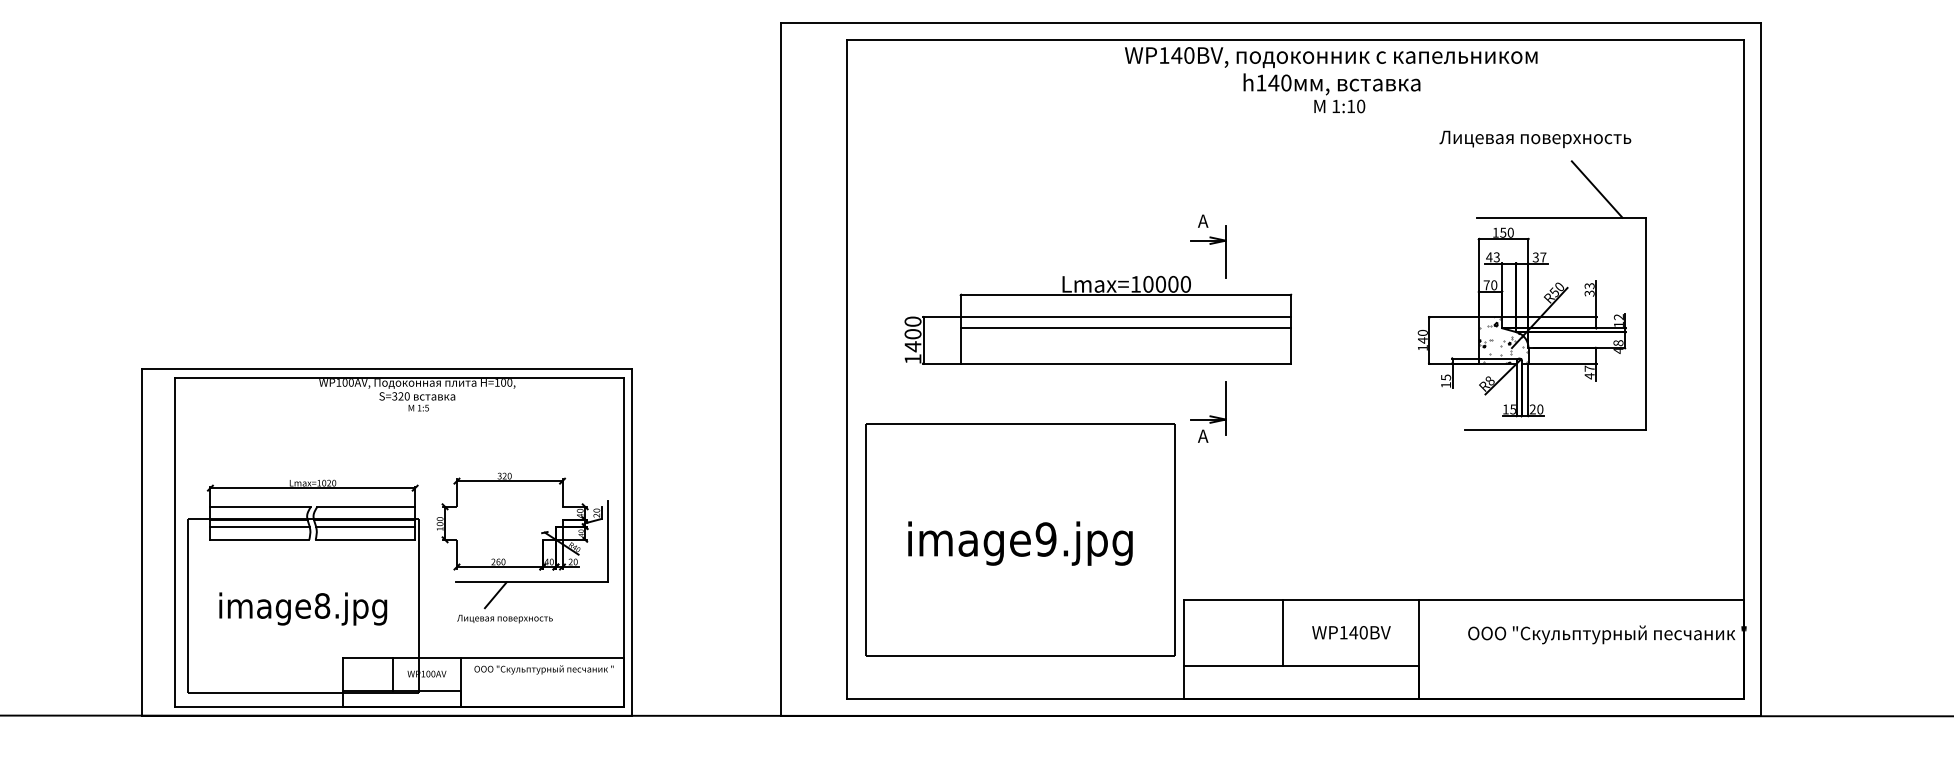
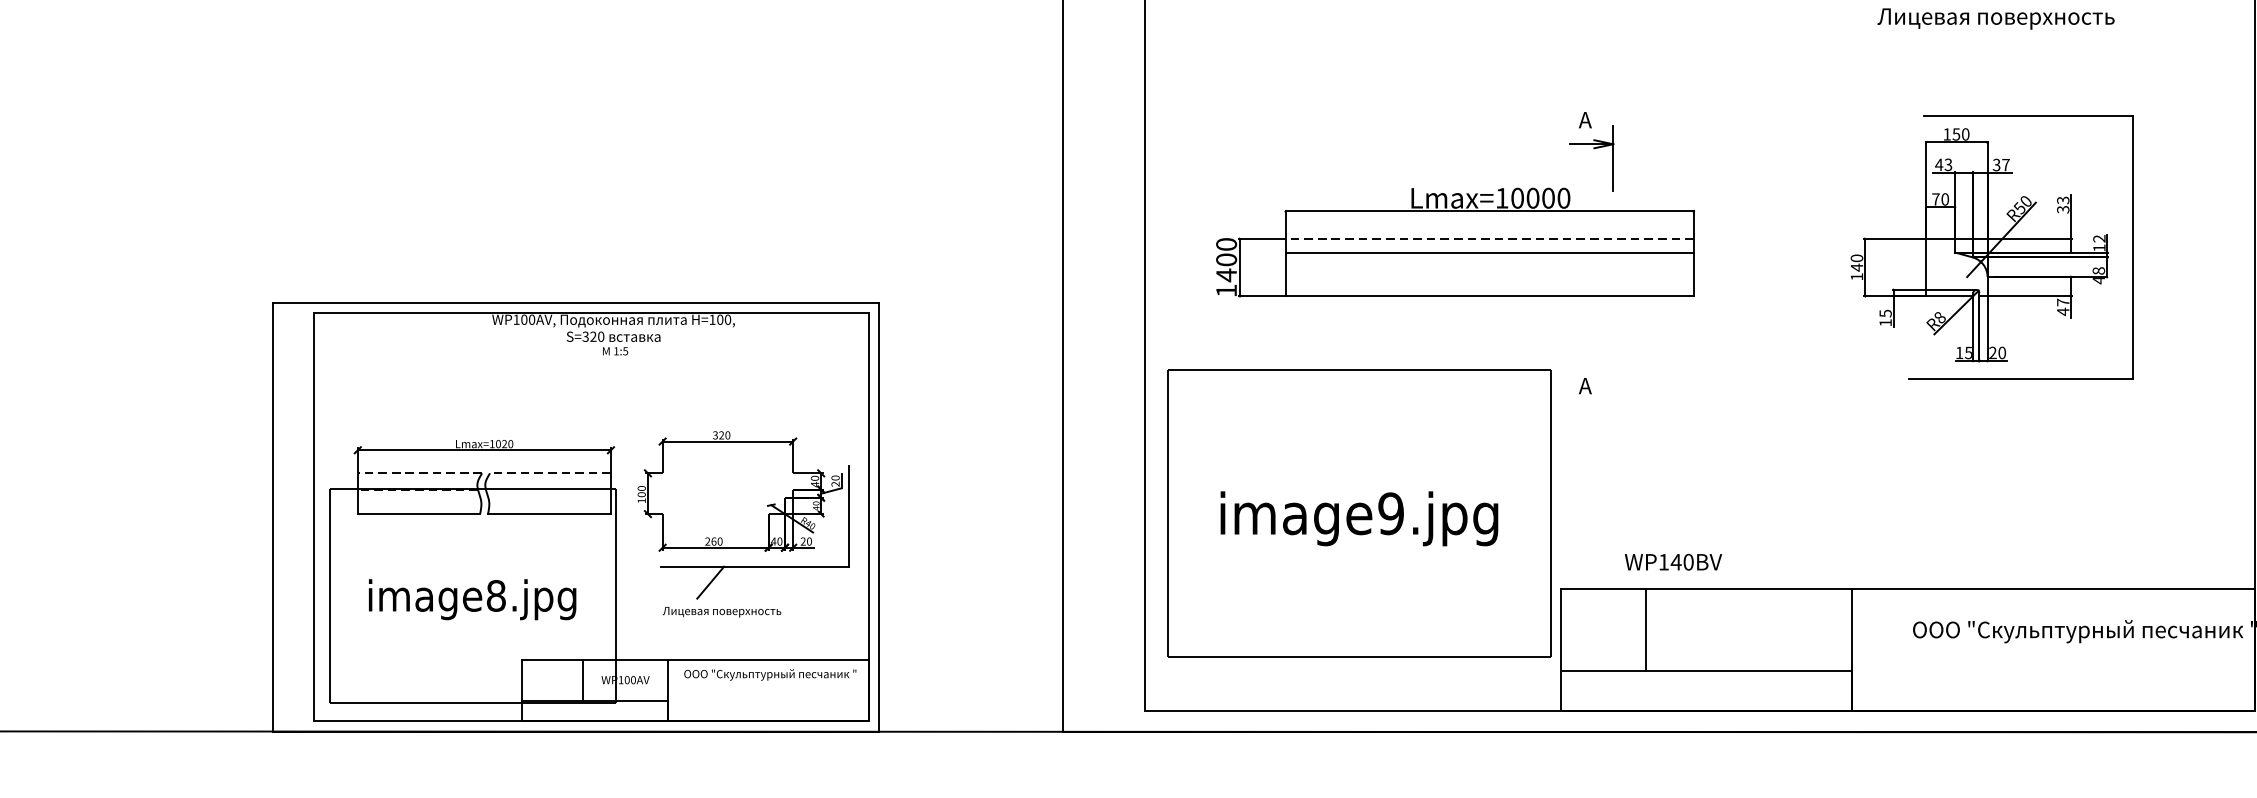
line: (1596, 189) -> (2071, 80), removed
line: (1125, 317) -> (1489, 239), solid -> dashed
hatch: (1503, 340) -> (1956, 267), removed
part: (1209, 415) -> (1593, 360), removed
line: (260, 506) -> (419, 472), solid -> dashed
line: (366, 506) -> (550, 472), solid -> dashed
line: (259, 520) -> (418, 490), solid -> dashed
line: (364, 520) -> (548, 490), removed
line: (259, 526) -> (418, 497), removed
line: (365, 526) -> (549, 497), removed
text: (1351, 632) -> (1673, 561), moved
line: (1282, 633) -> (1646, 629), moved

